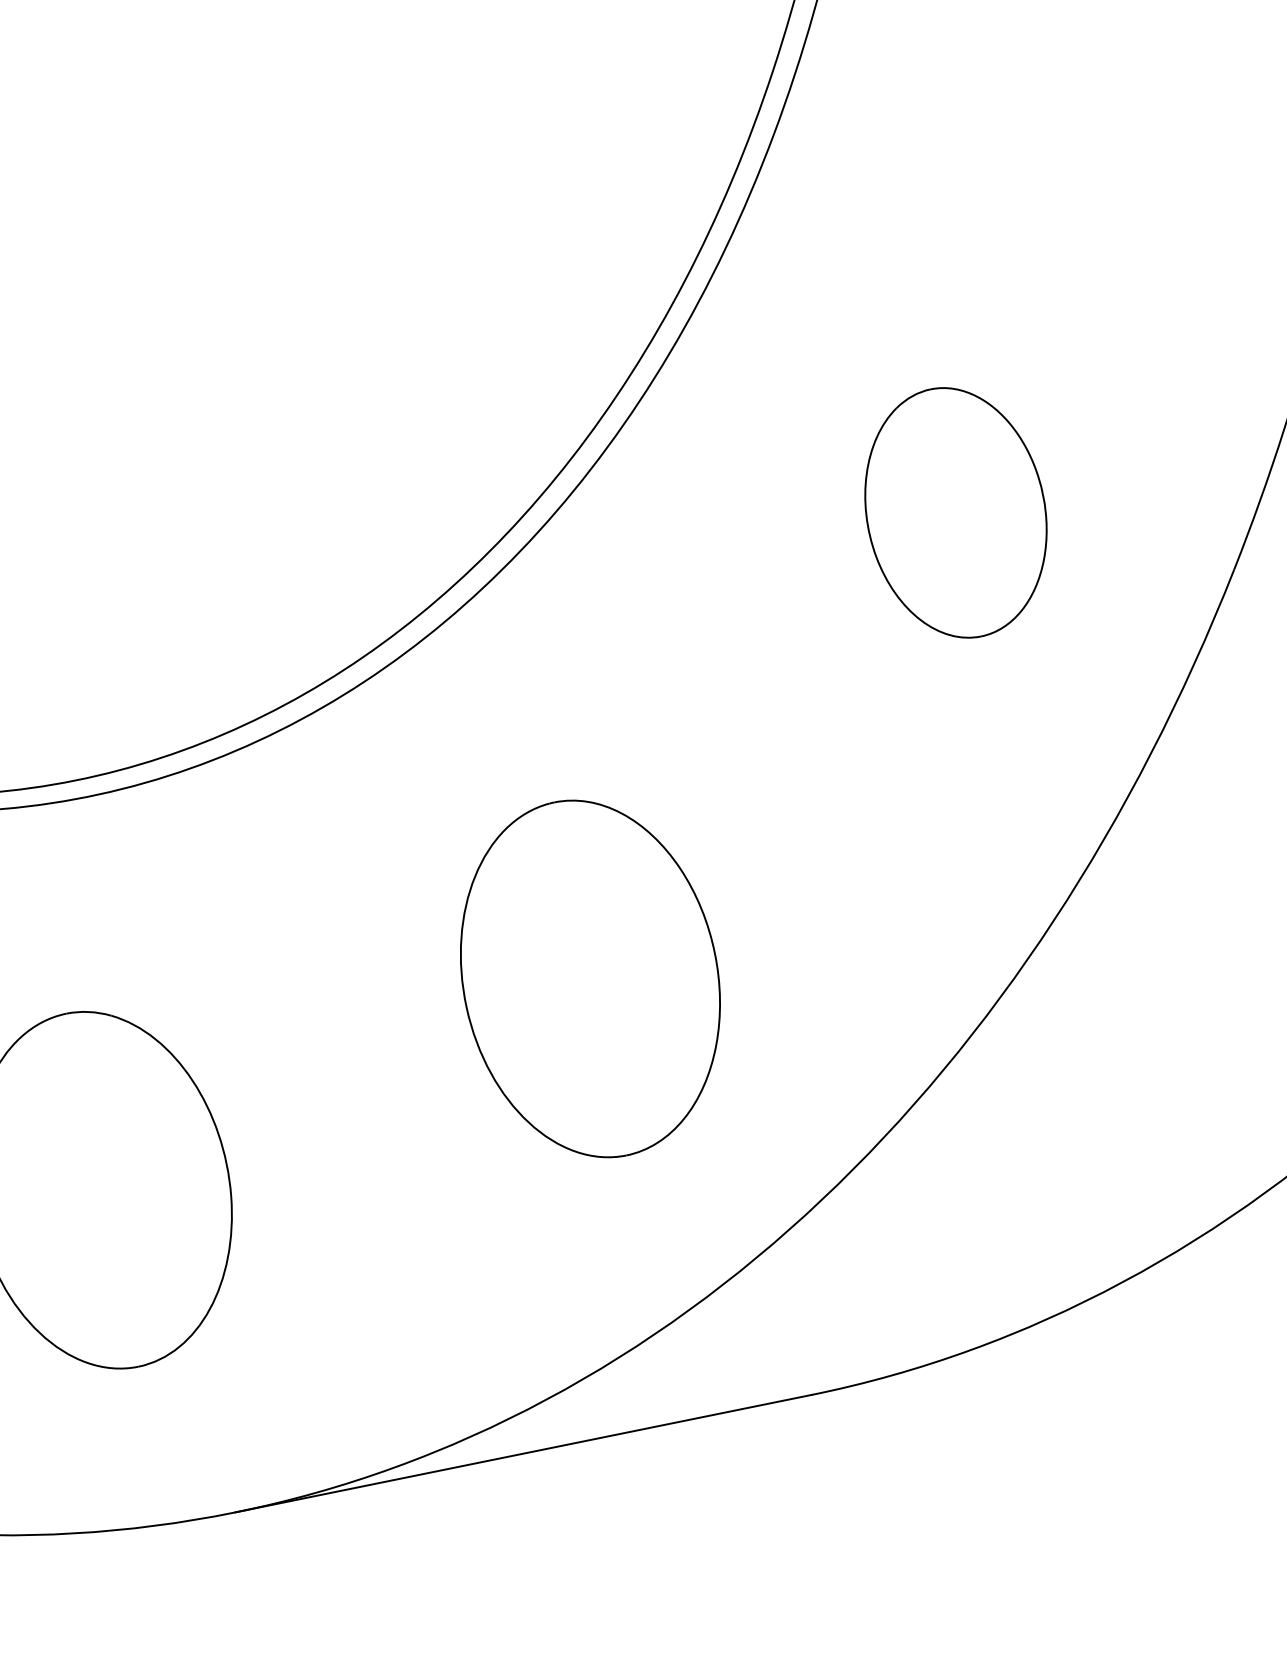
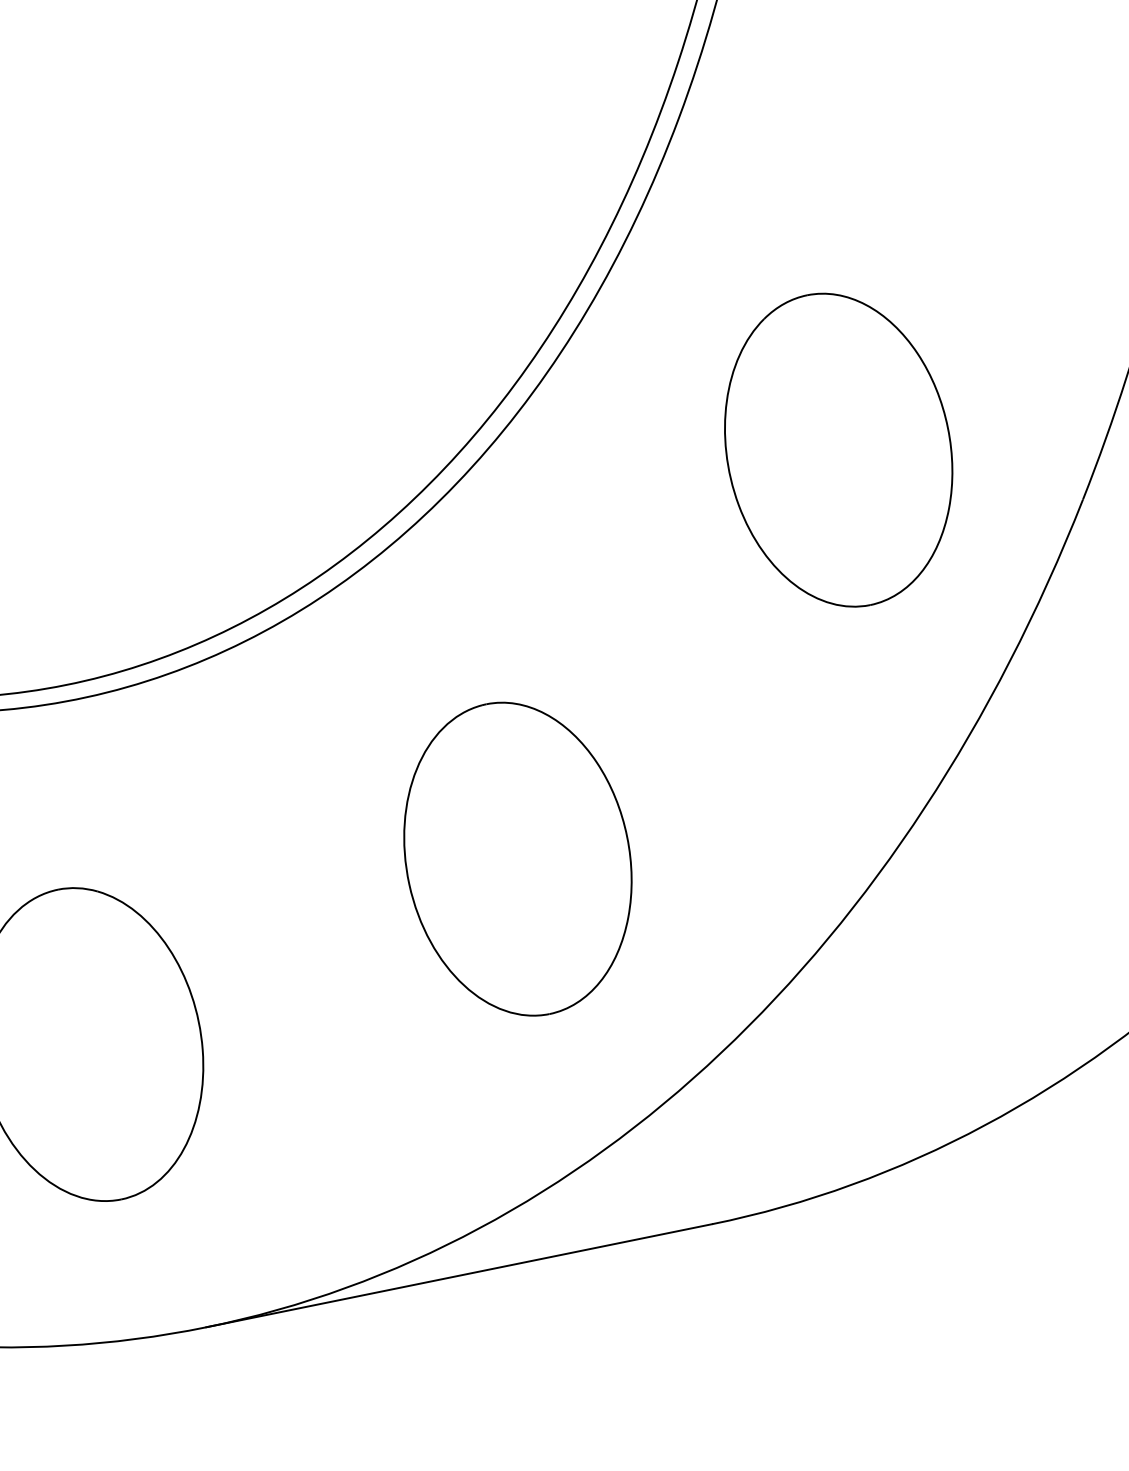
part: (955, 512) -> (838, 449), size x1.43

